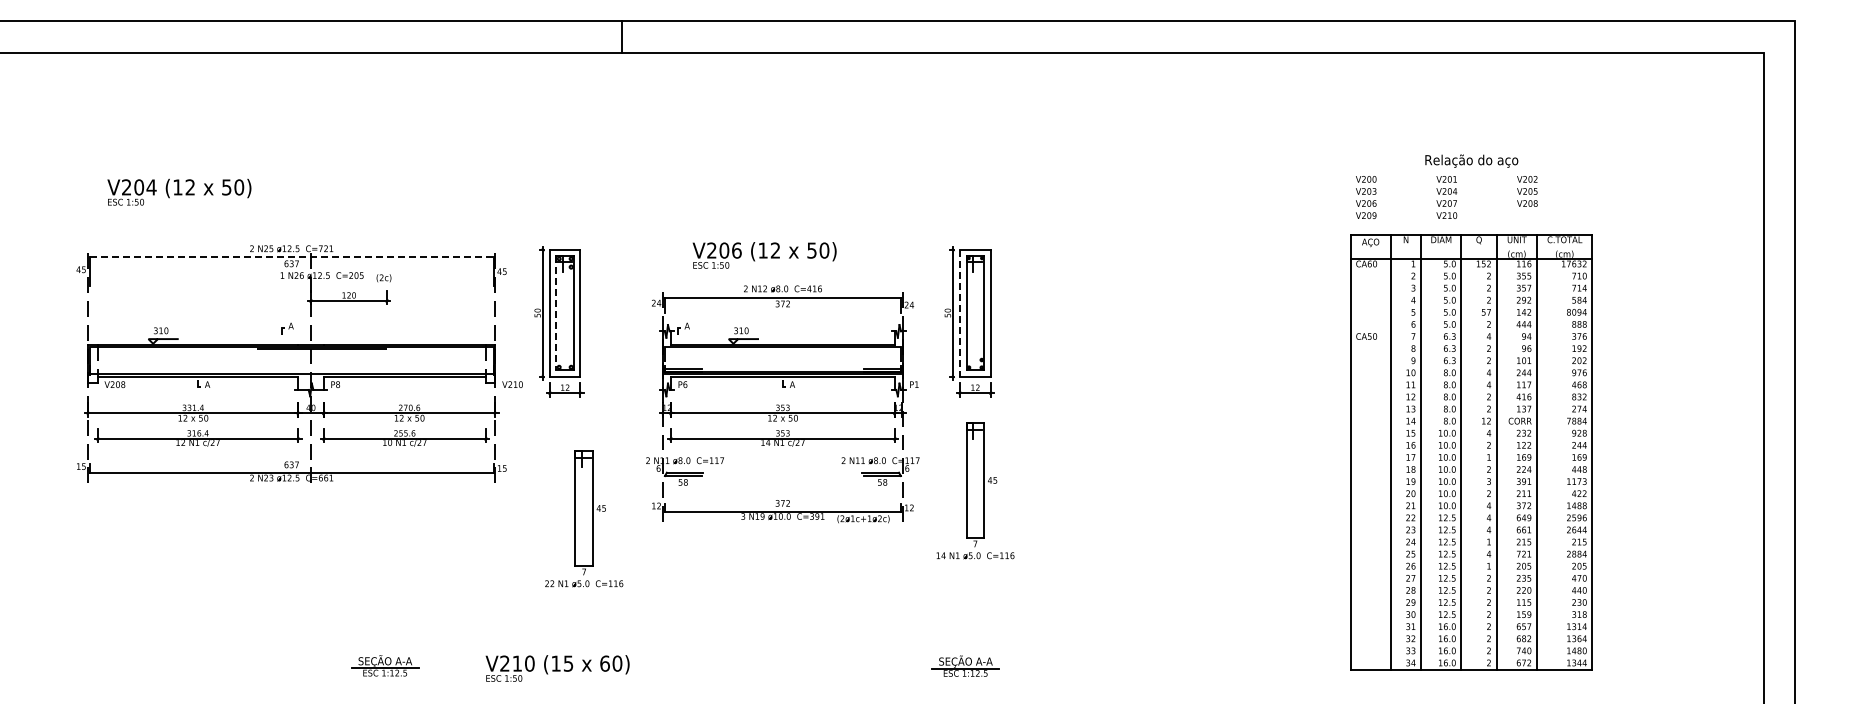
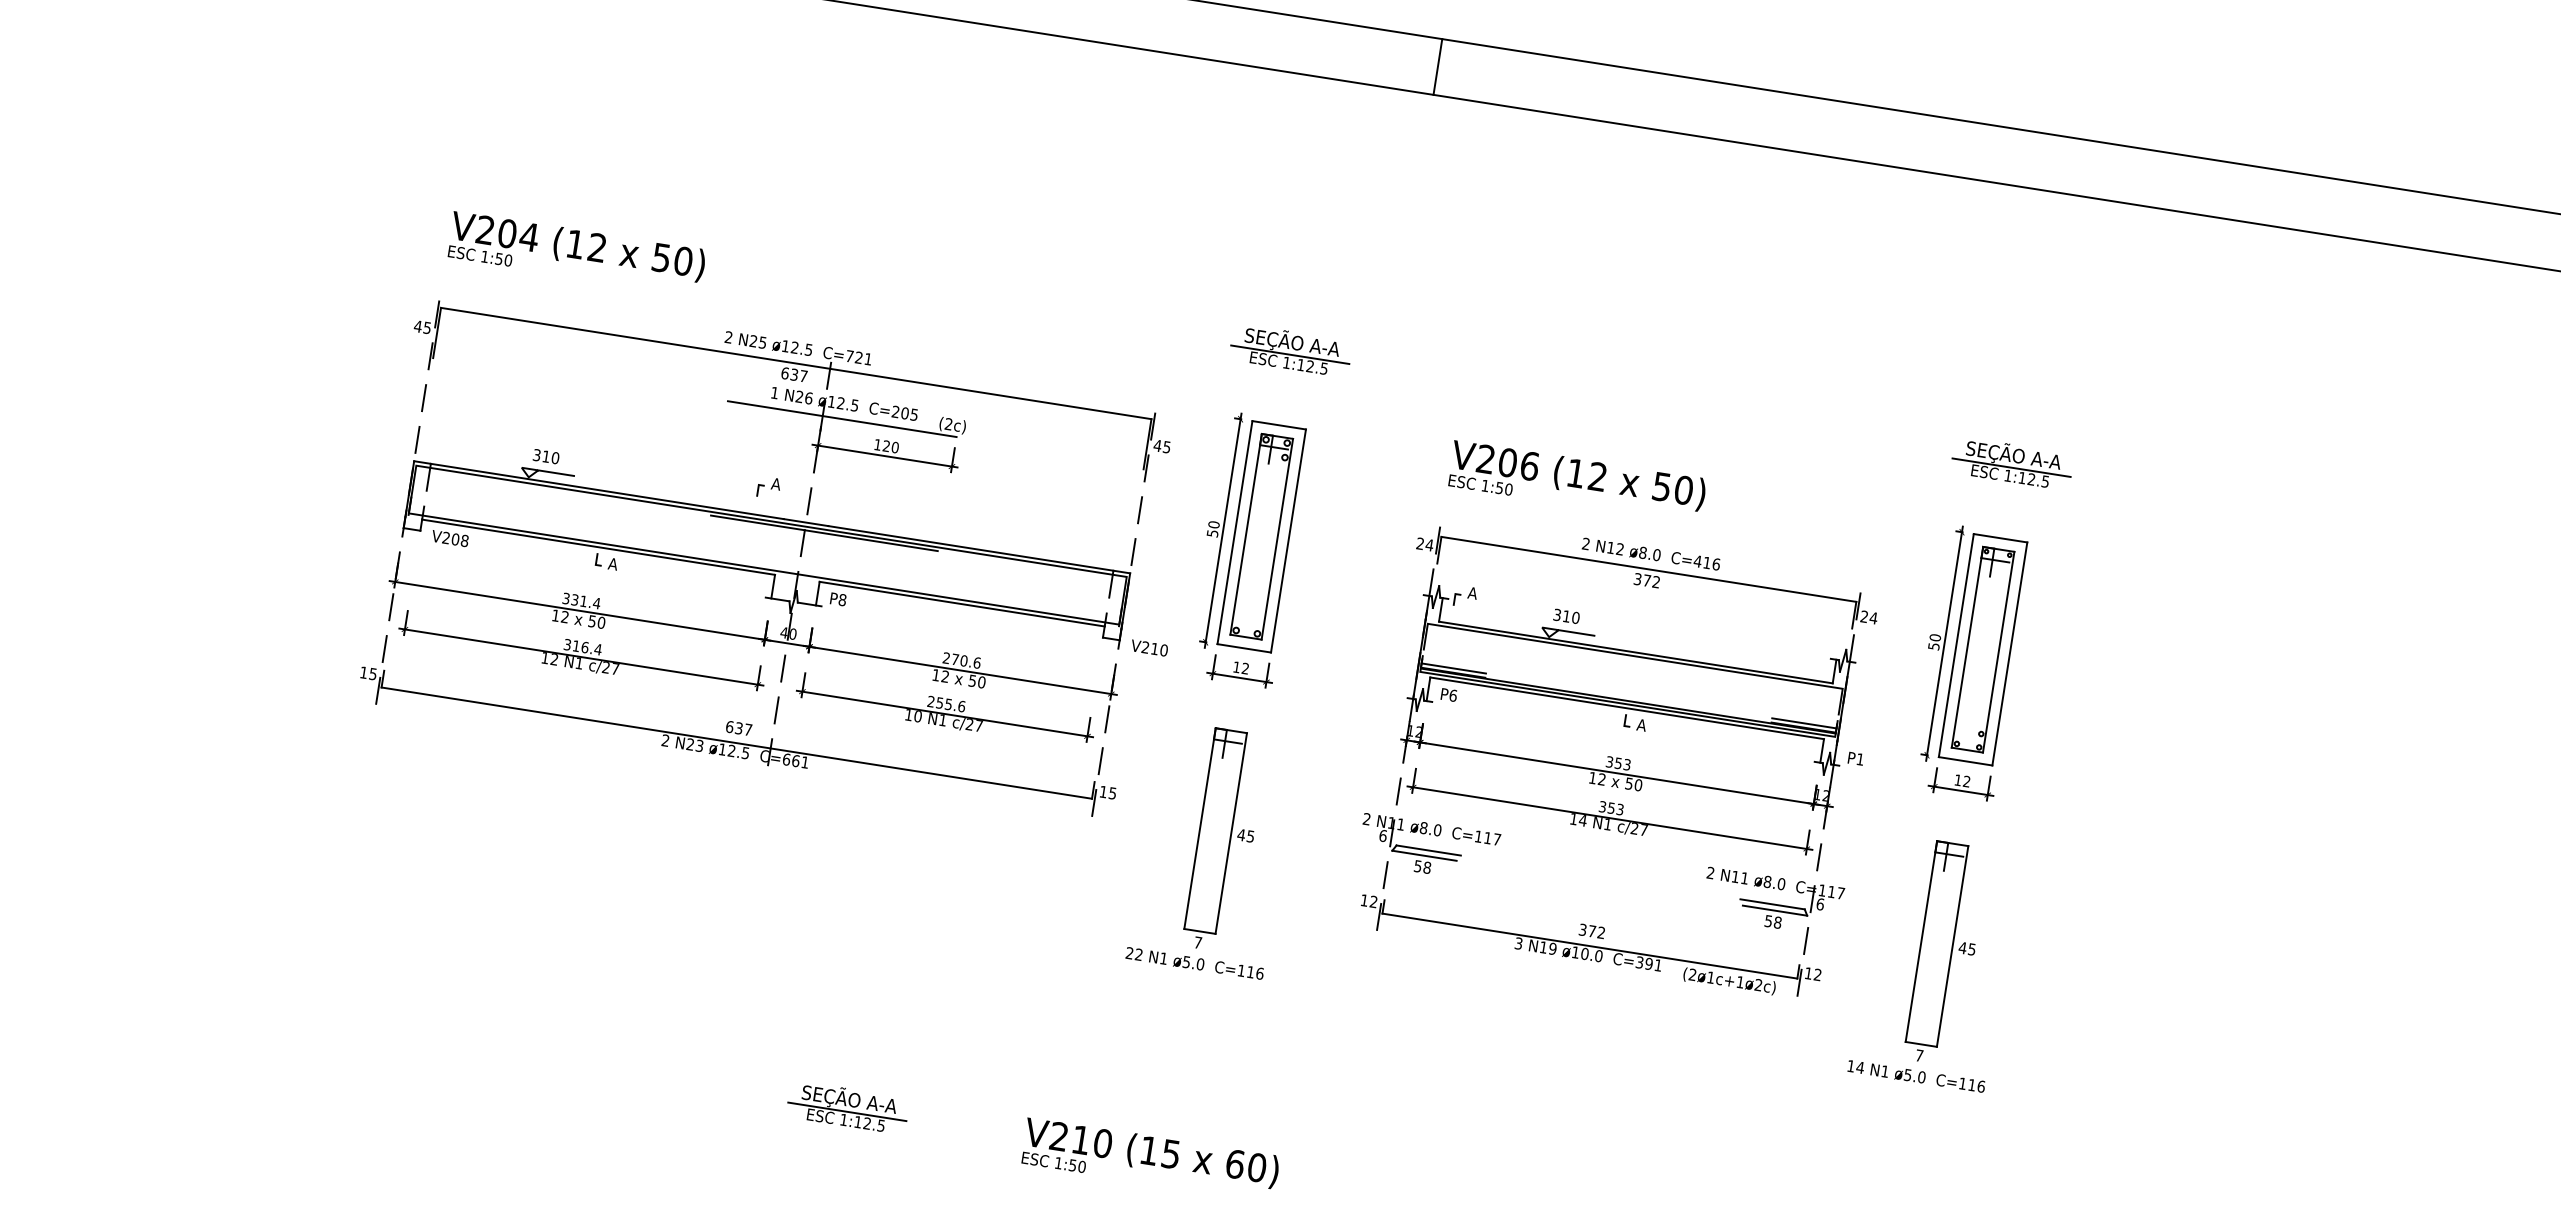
text: (179, 191) -> (577, 251), moved
part: (565, 206) -> (1291, 349), added
part: (975, 206) -> (2012, 462), added
text: (764, 255) -> (1577, 482), moved
line: (292, 257) -> (797, 363), dashed -> solid
line: (322, 284) -> (842, 419), added
line: (556, 313) -> (1246, 535), dashed -> solid
line: (960, 313) -> (1956, 646), dashed -> solid
part: (584, 518) -> (1213, 848), moved

